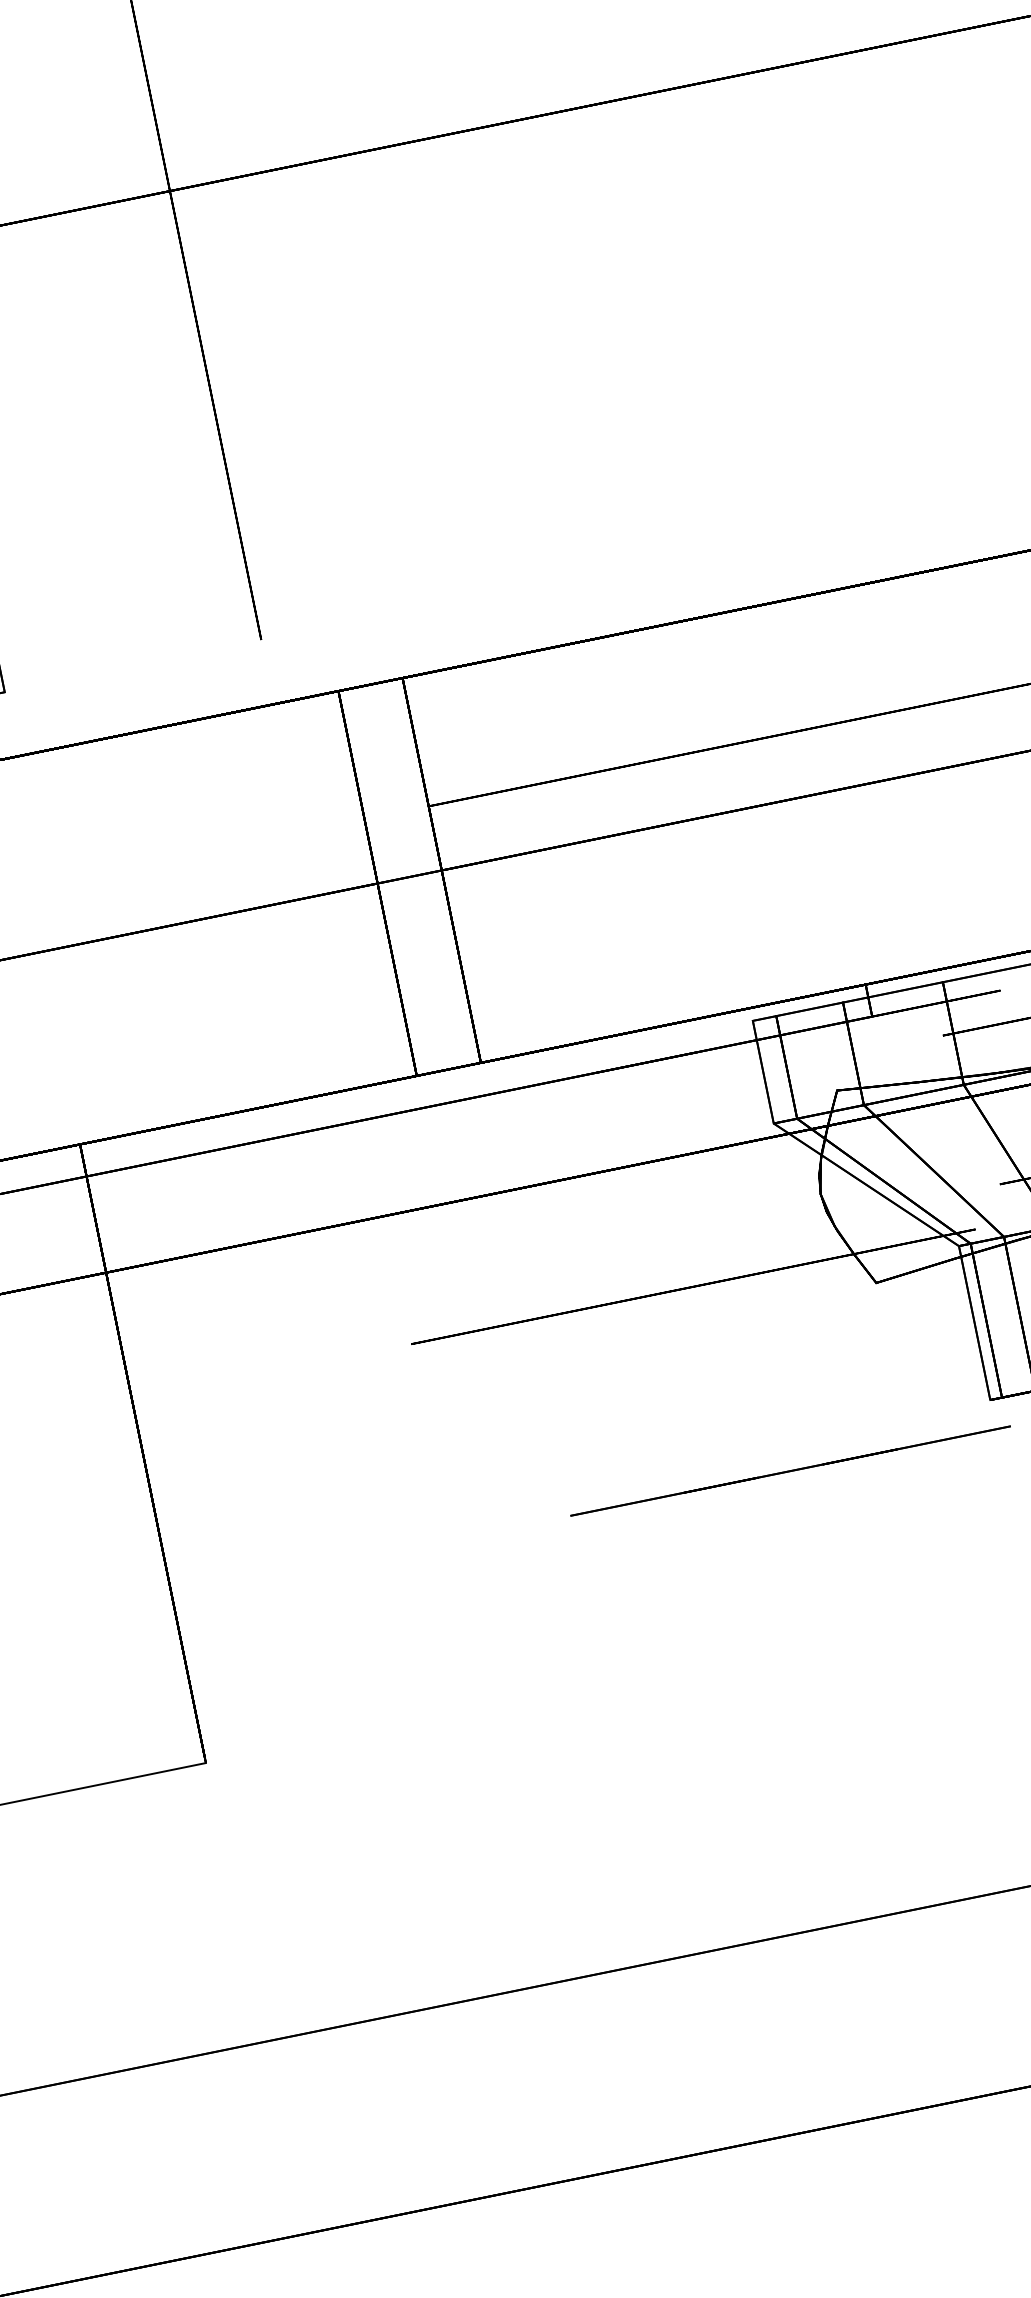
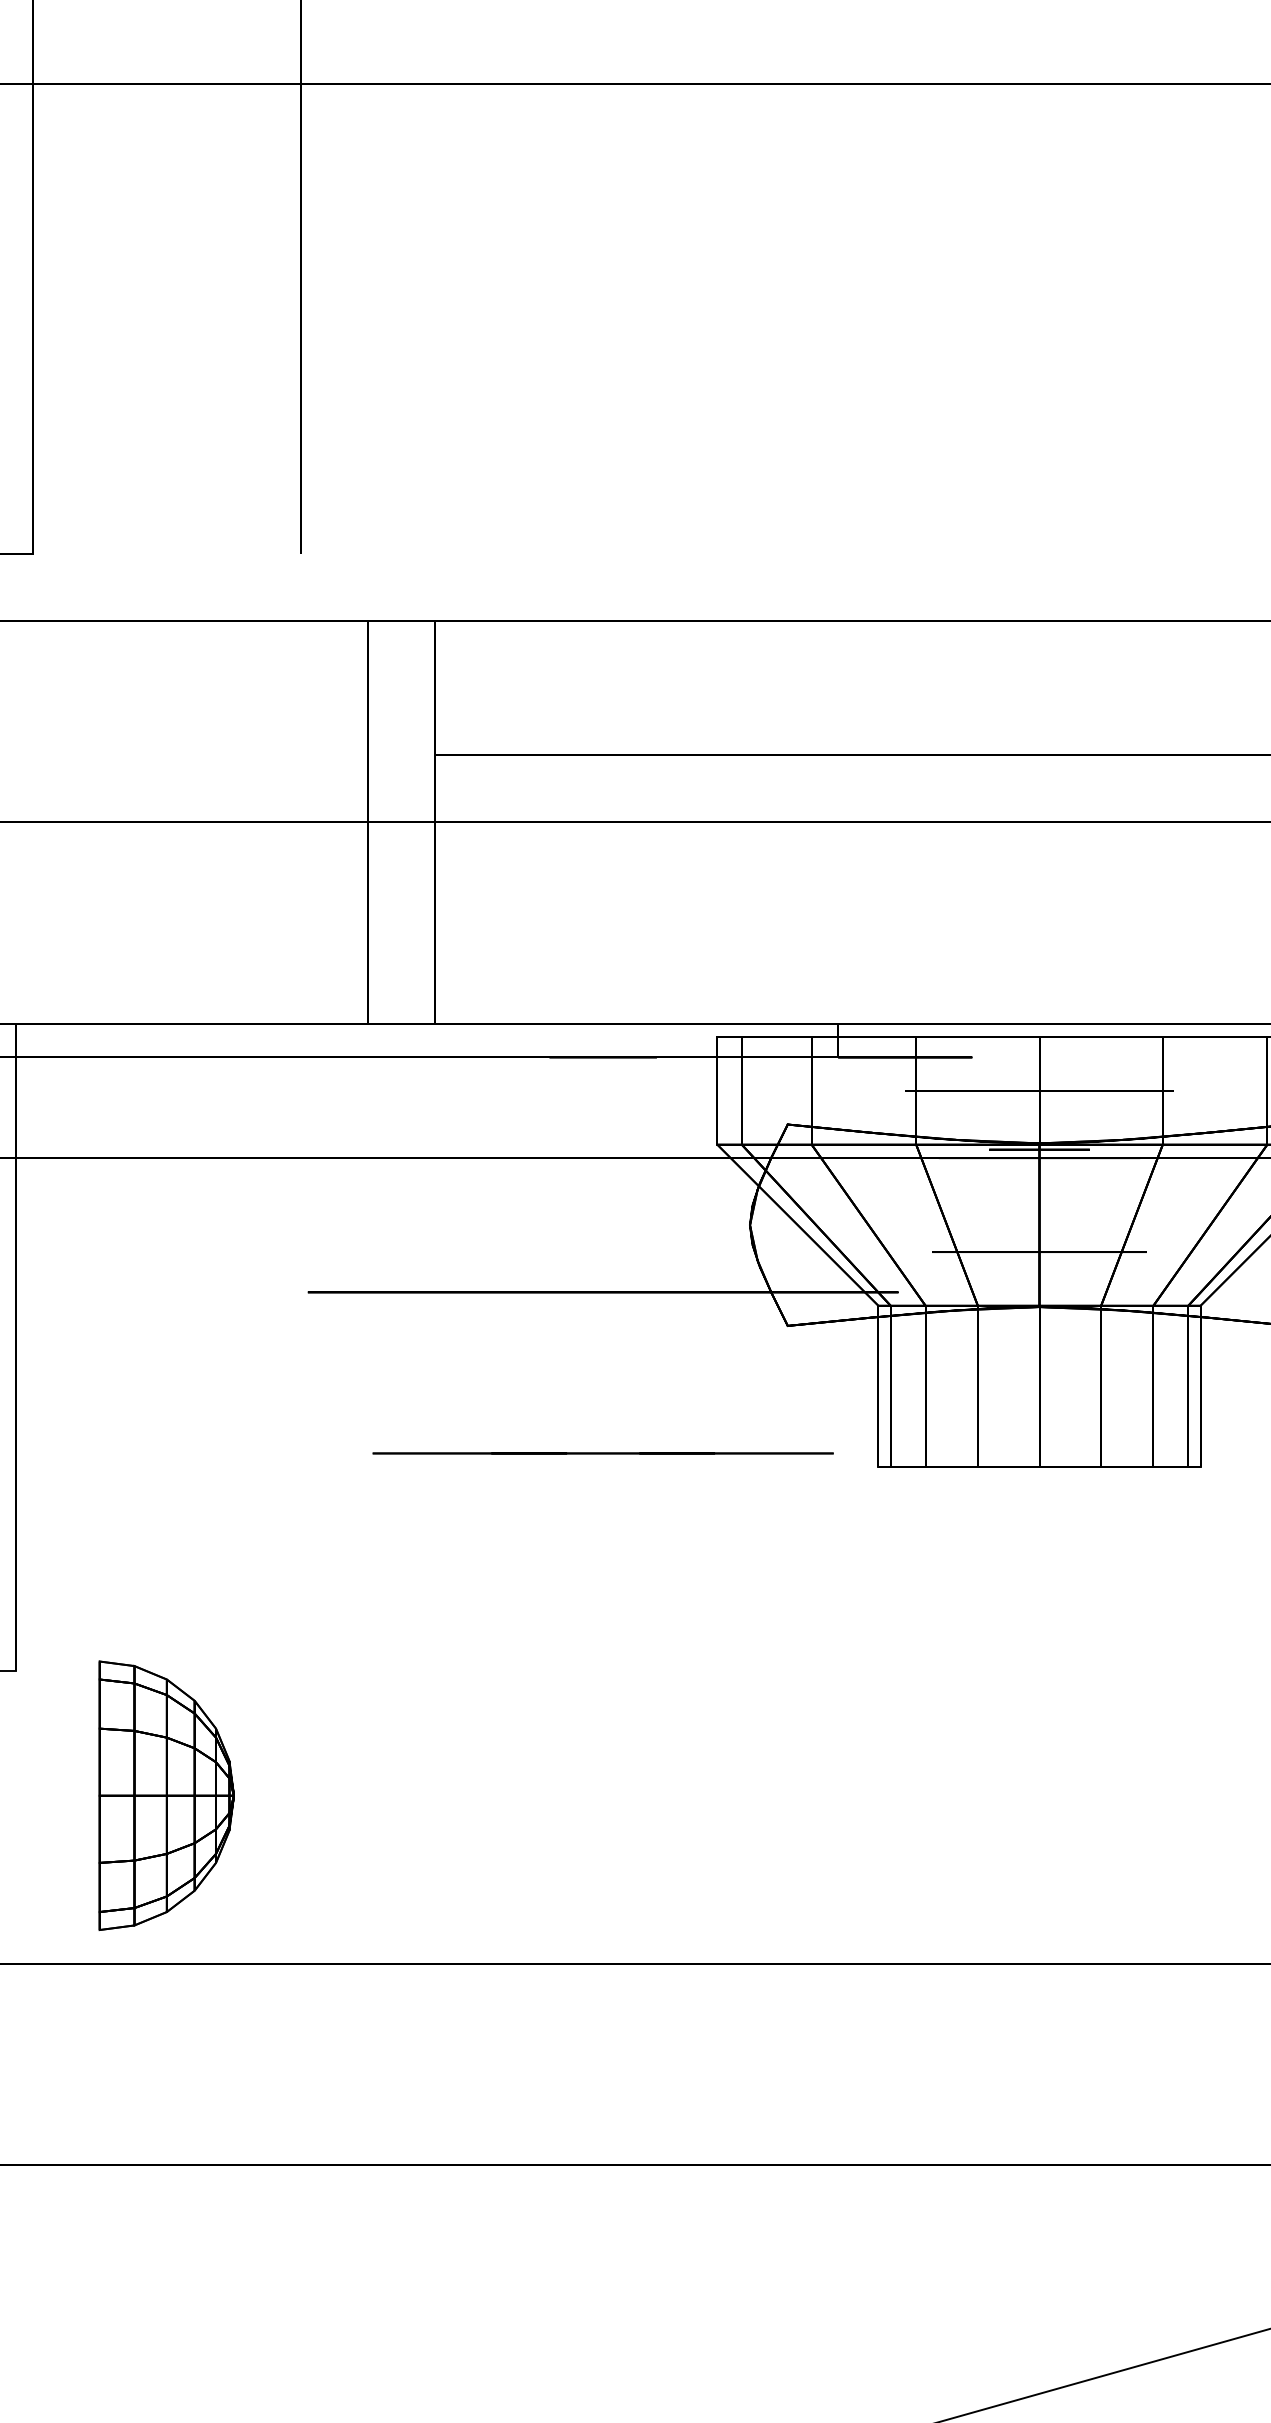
line: (789, 1471) -> (602, 1453), moved
part: (373, 1852) -> (166, 1795), added

